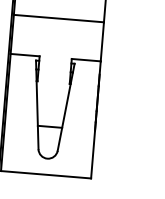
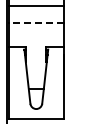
line: (59, 18) -> (36, 22), solid -> dashed

